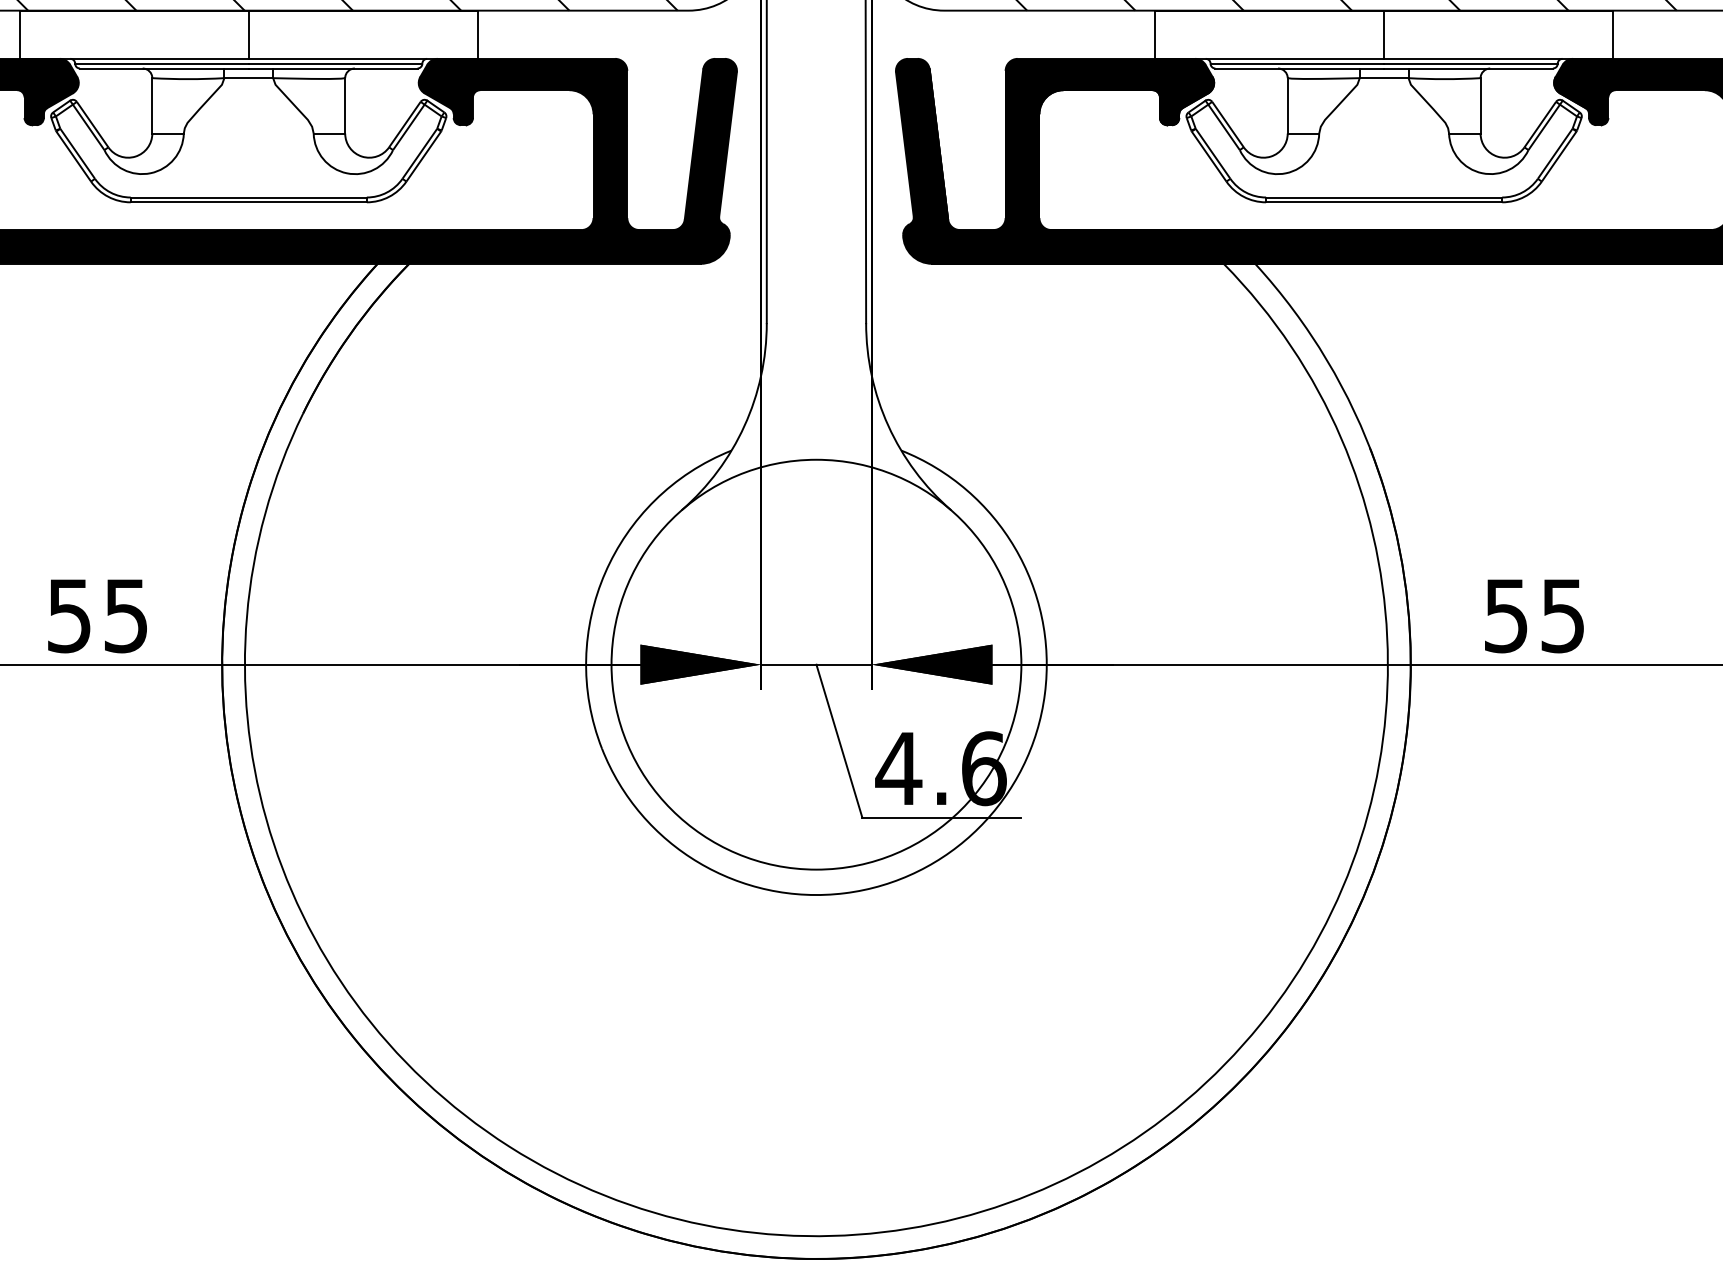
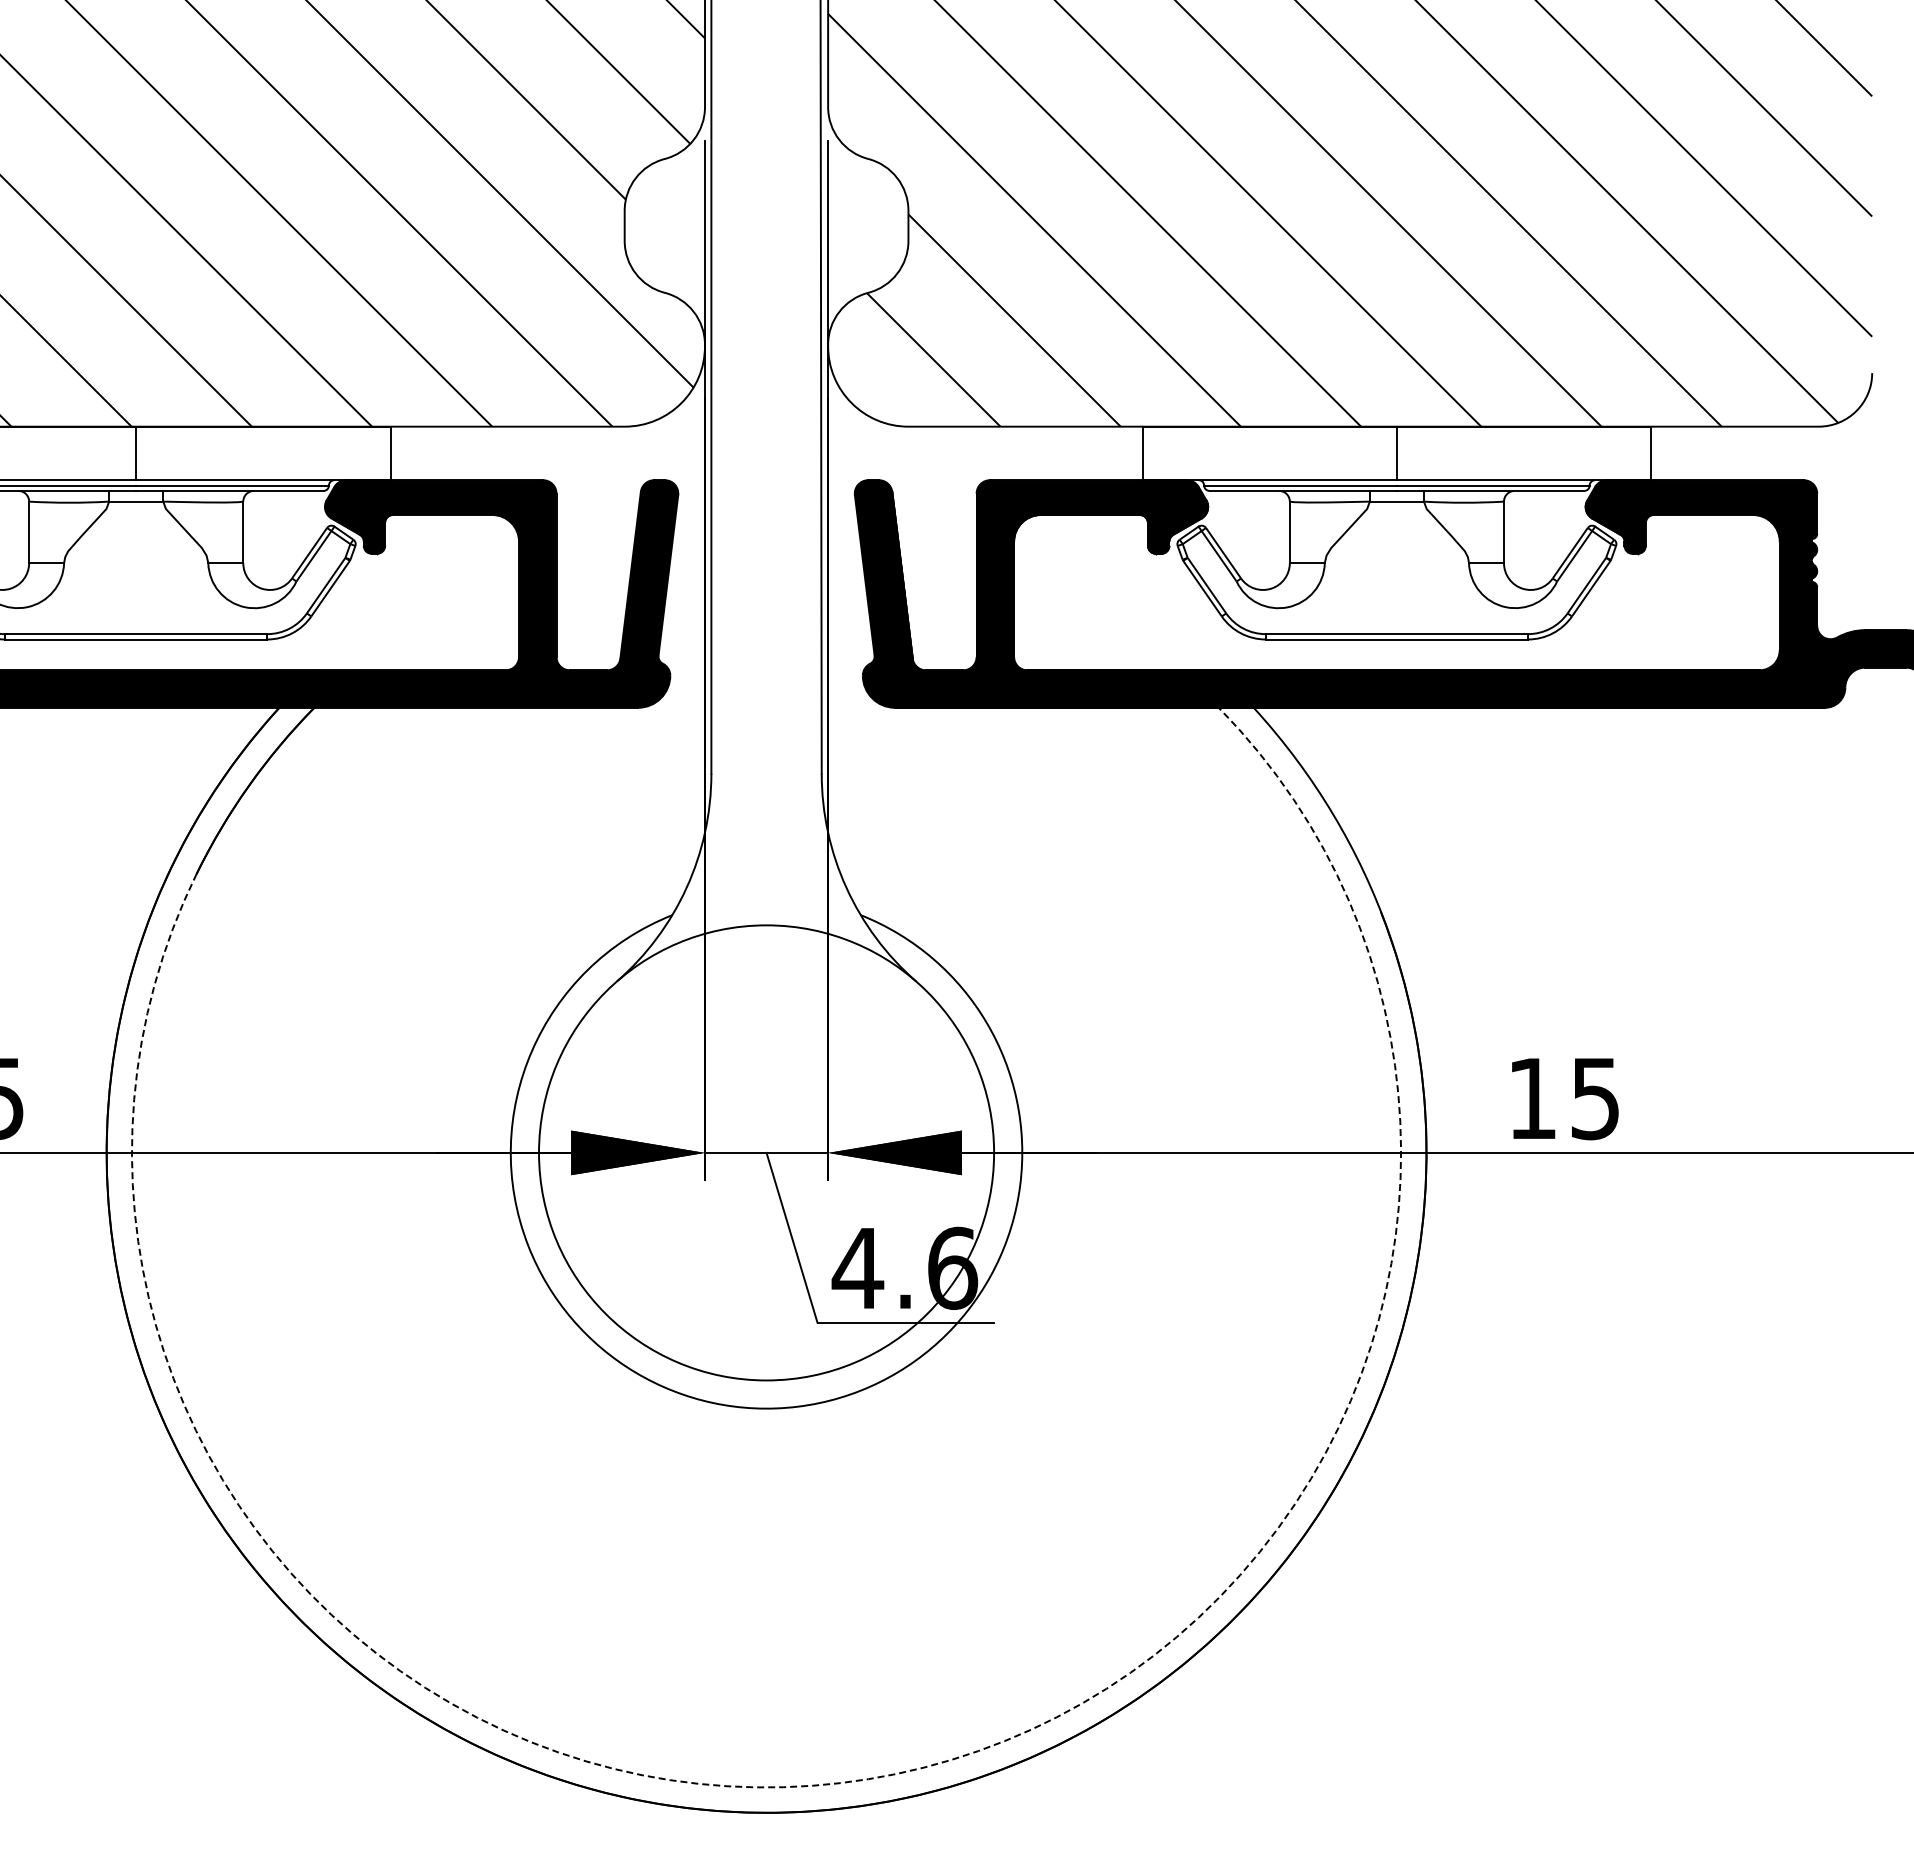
text: (1505, 616) -> (1531, 1099), 55 -> 15
arc: (908, 1229) -> (868, 1779), solid -> dashed

